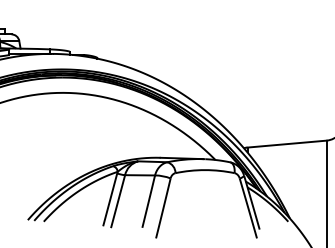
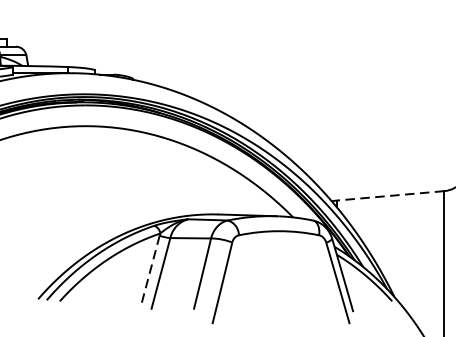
line: (287, 144) -> (391, 196), solid -> dashed
line: (110, 199) -> (150, 271), solid -> dashed

